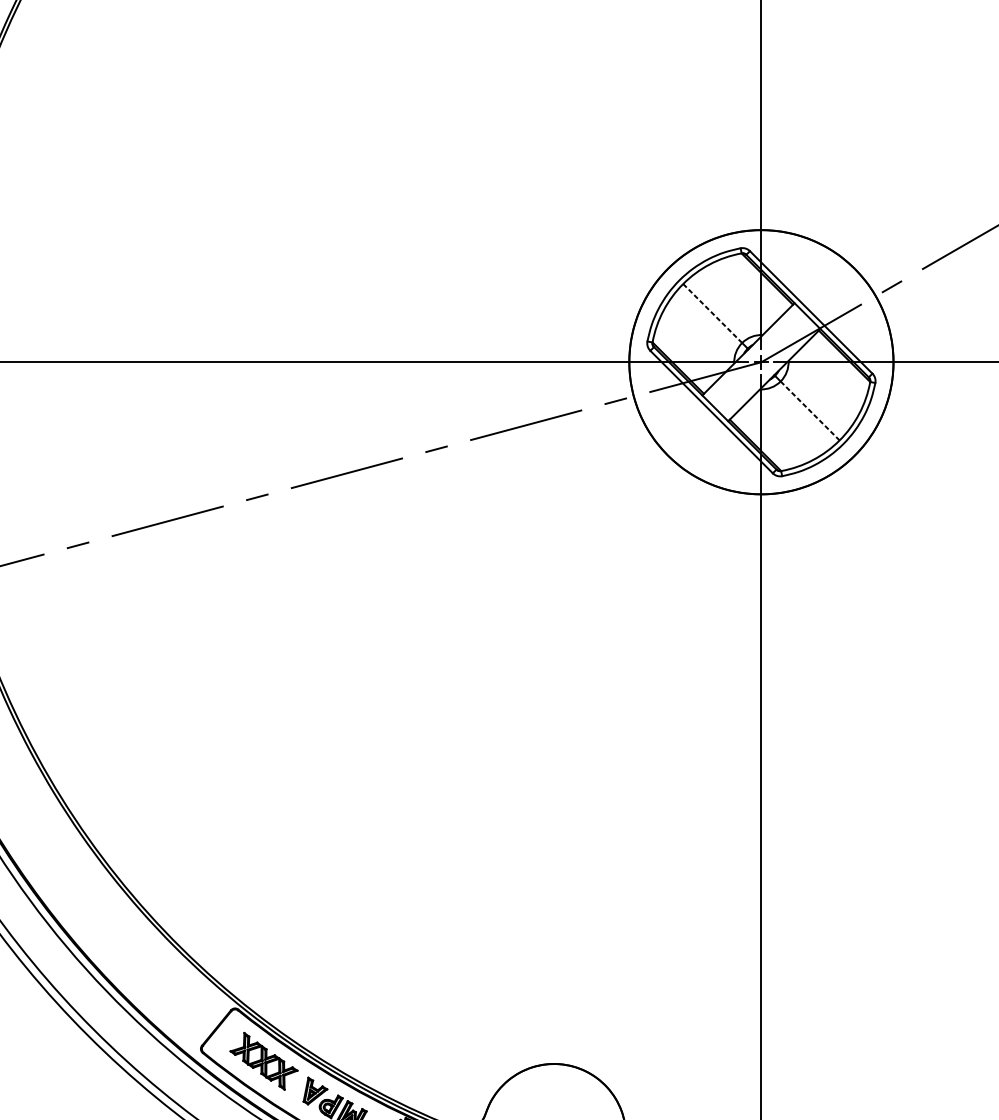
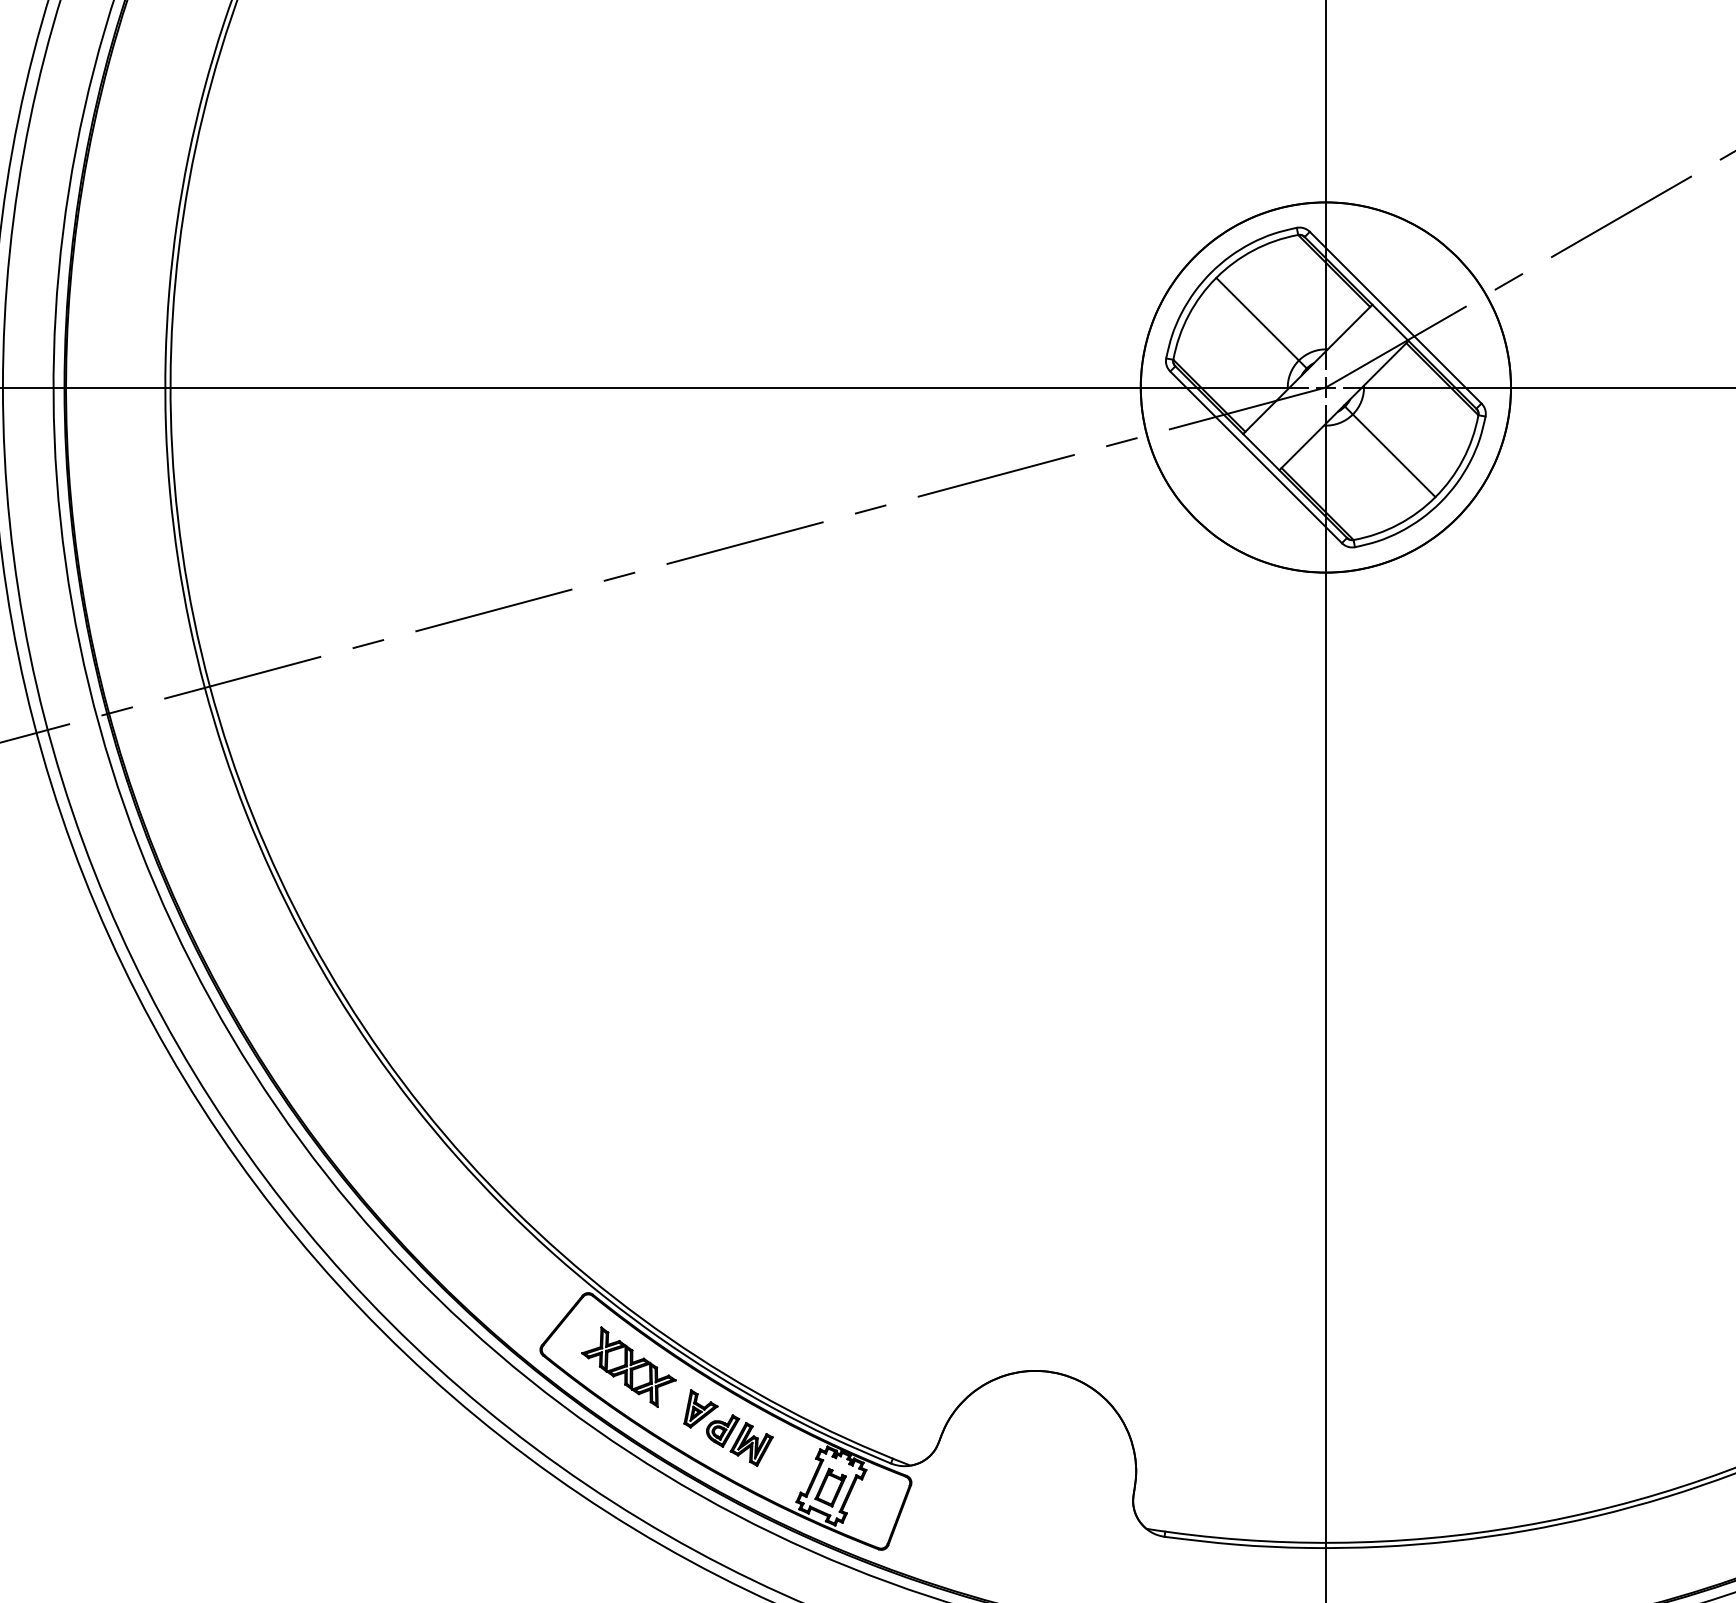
line: (712, 313) -> (1257, 319), dashed -> solid
line: (810, 411) -> (1394, 456), dashed -> solid

